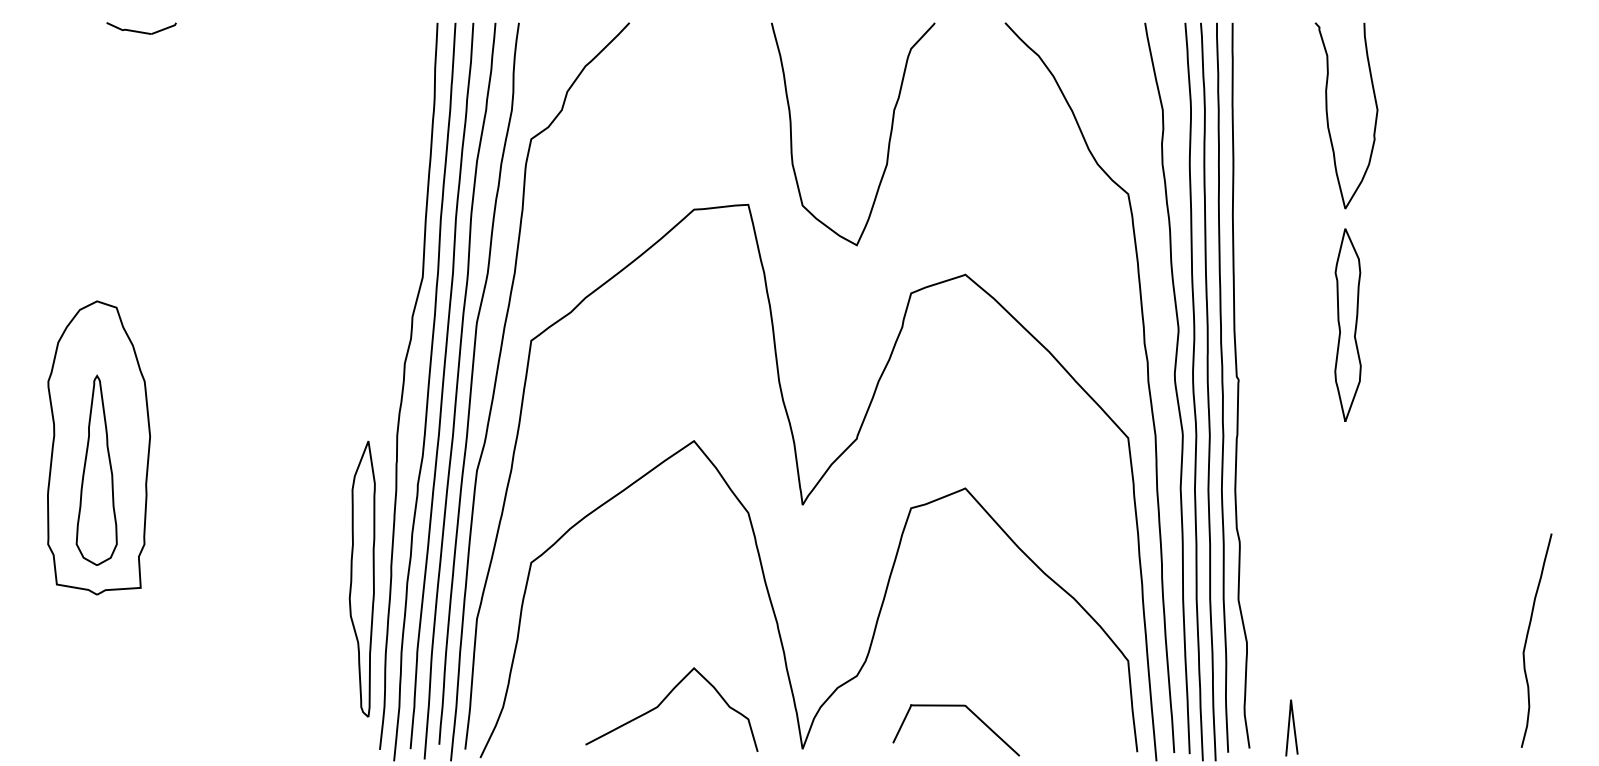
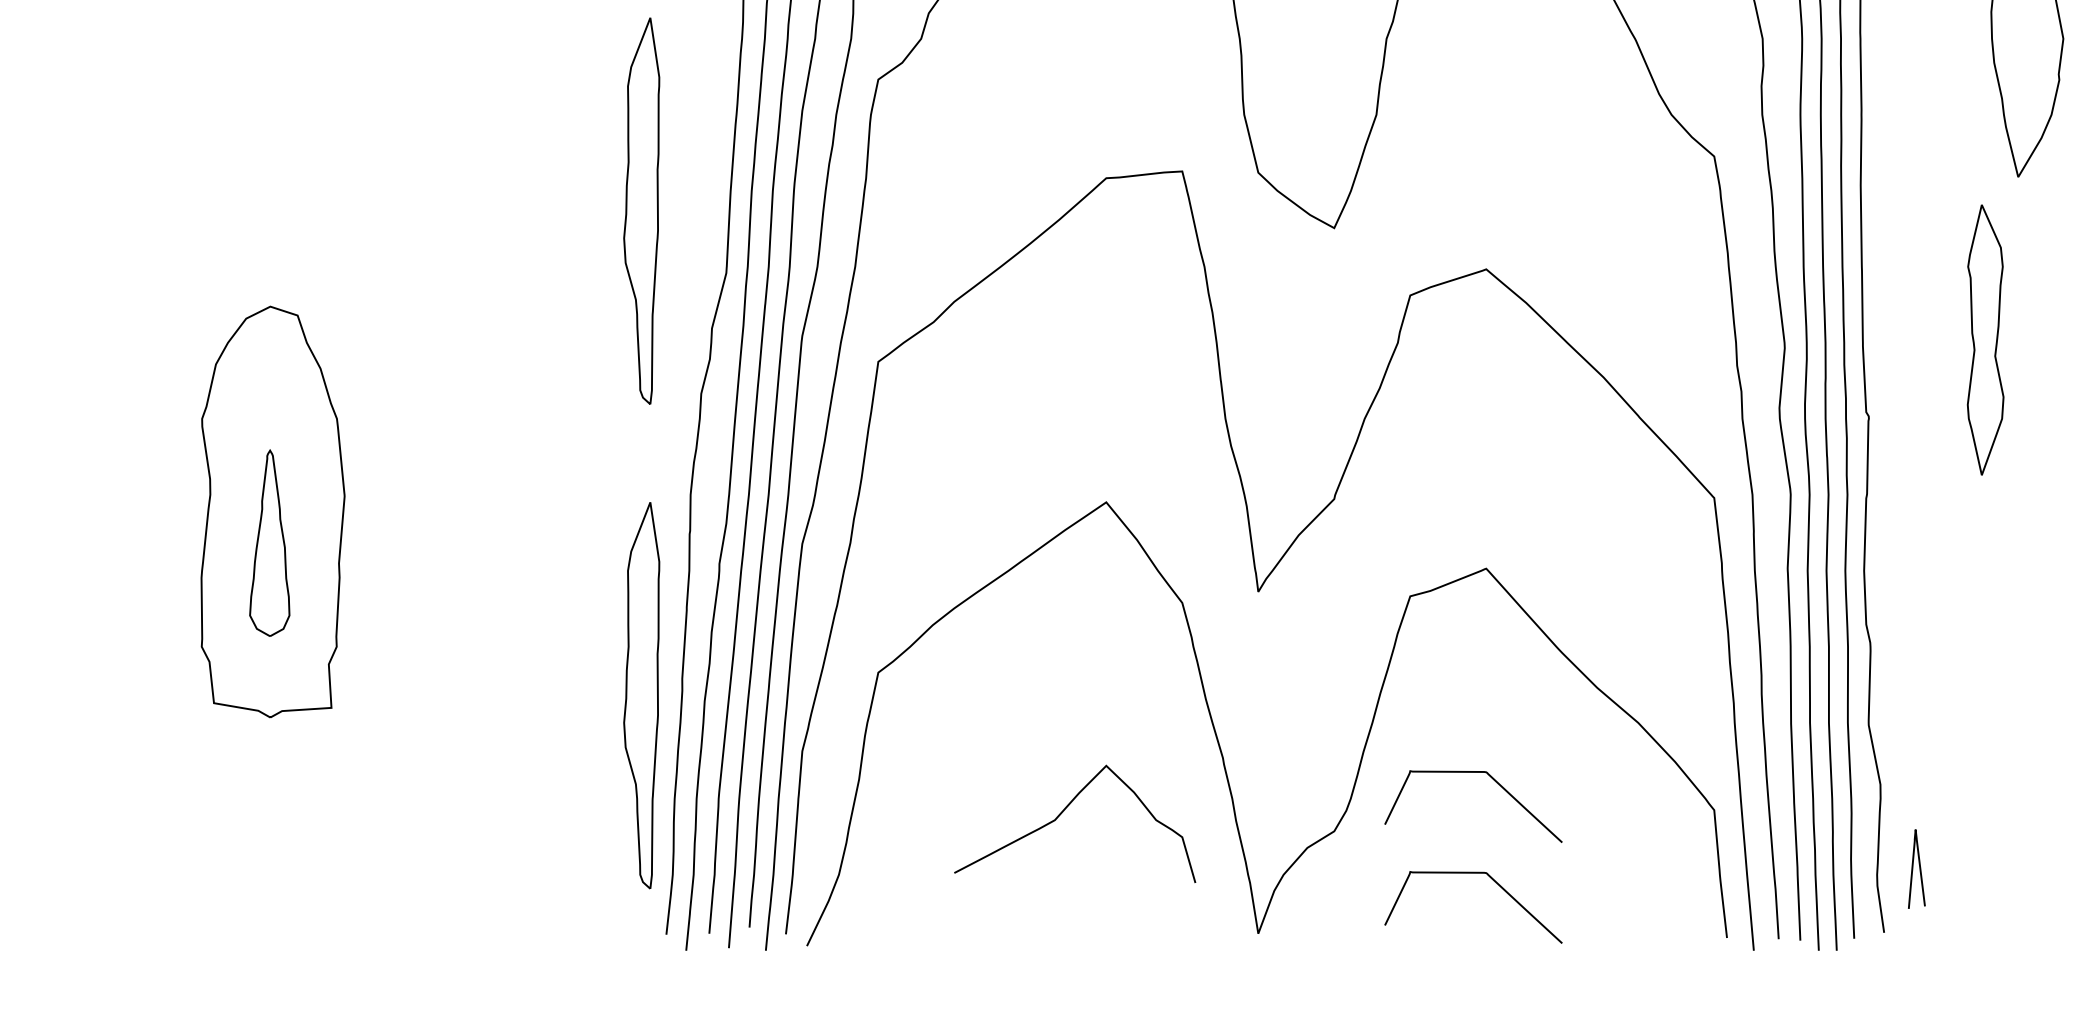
part: (361, 232) -> (640, 210), added
part: (1347, 324) -> (1984, 339), moved
part: (96, 469) -> (269, 542), size x0.7
curve: (968, 638) -> (1490, 778), added
curve: (663, 701) -> (1063, 812), moved
curve: (1289, 727) -> (1913, 868), moved

